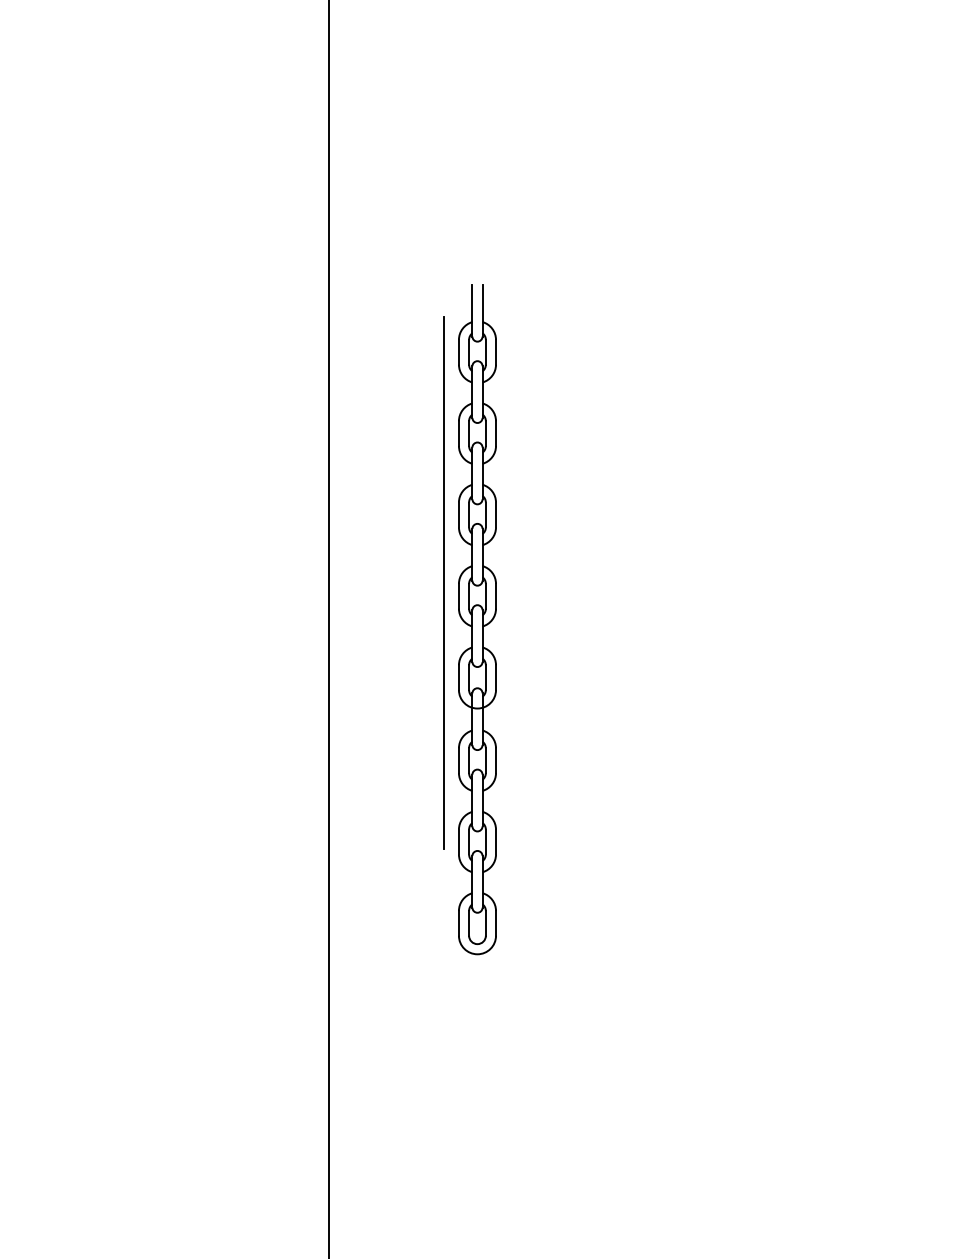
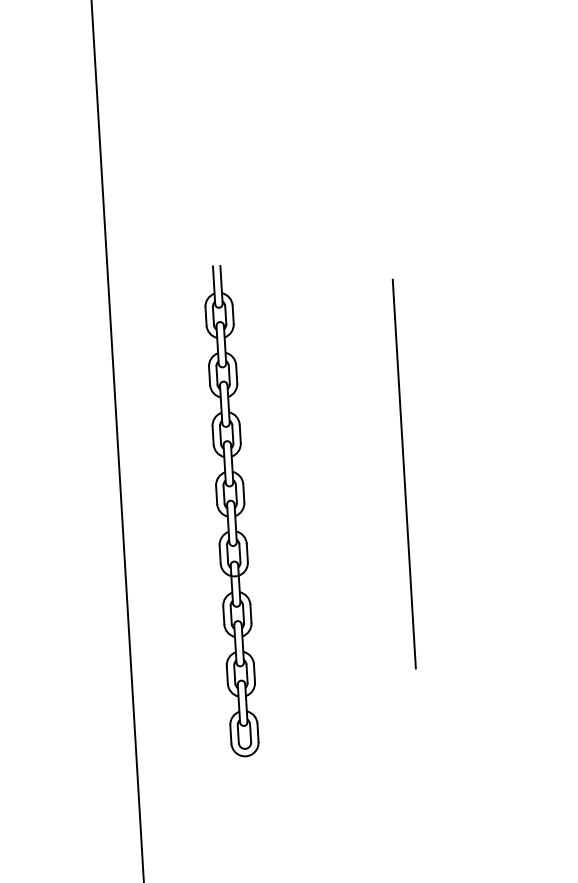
line: (443, 582) -> (403, 473), moved

